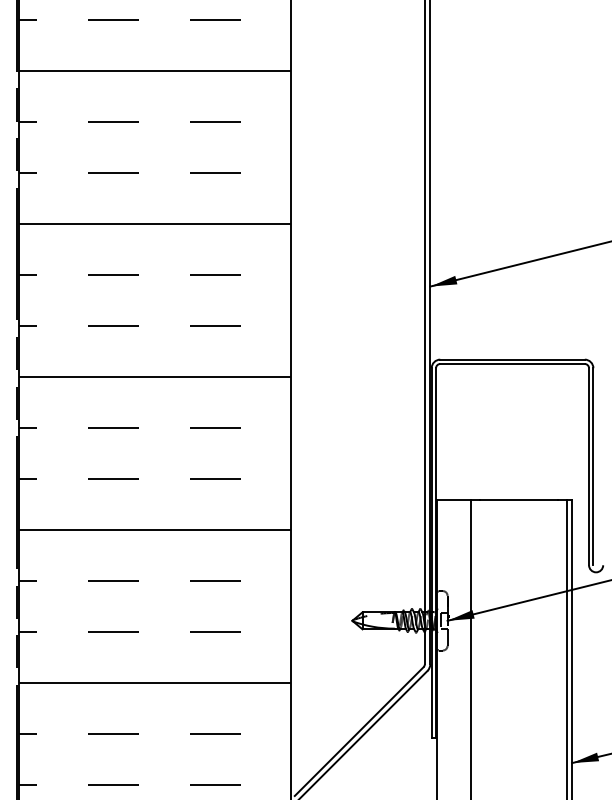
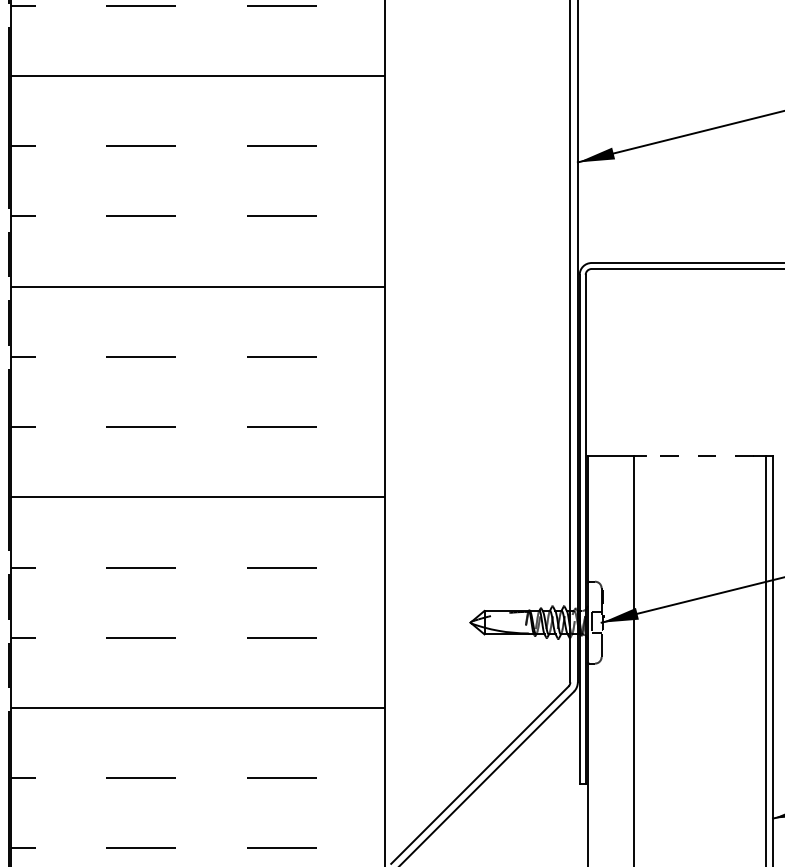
line: (518, 500) -> (699, 456), solid -> dashed

